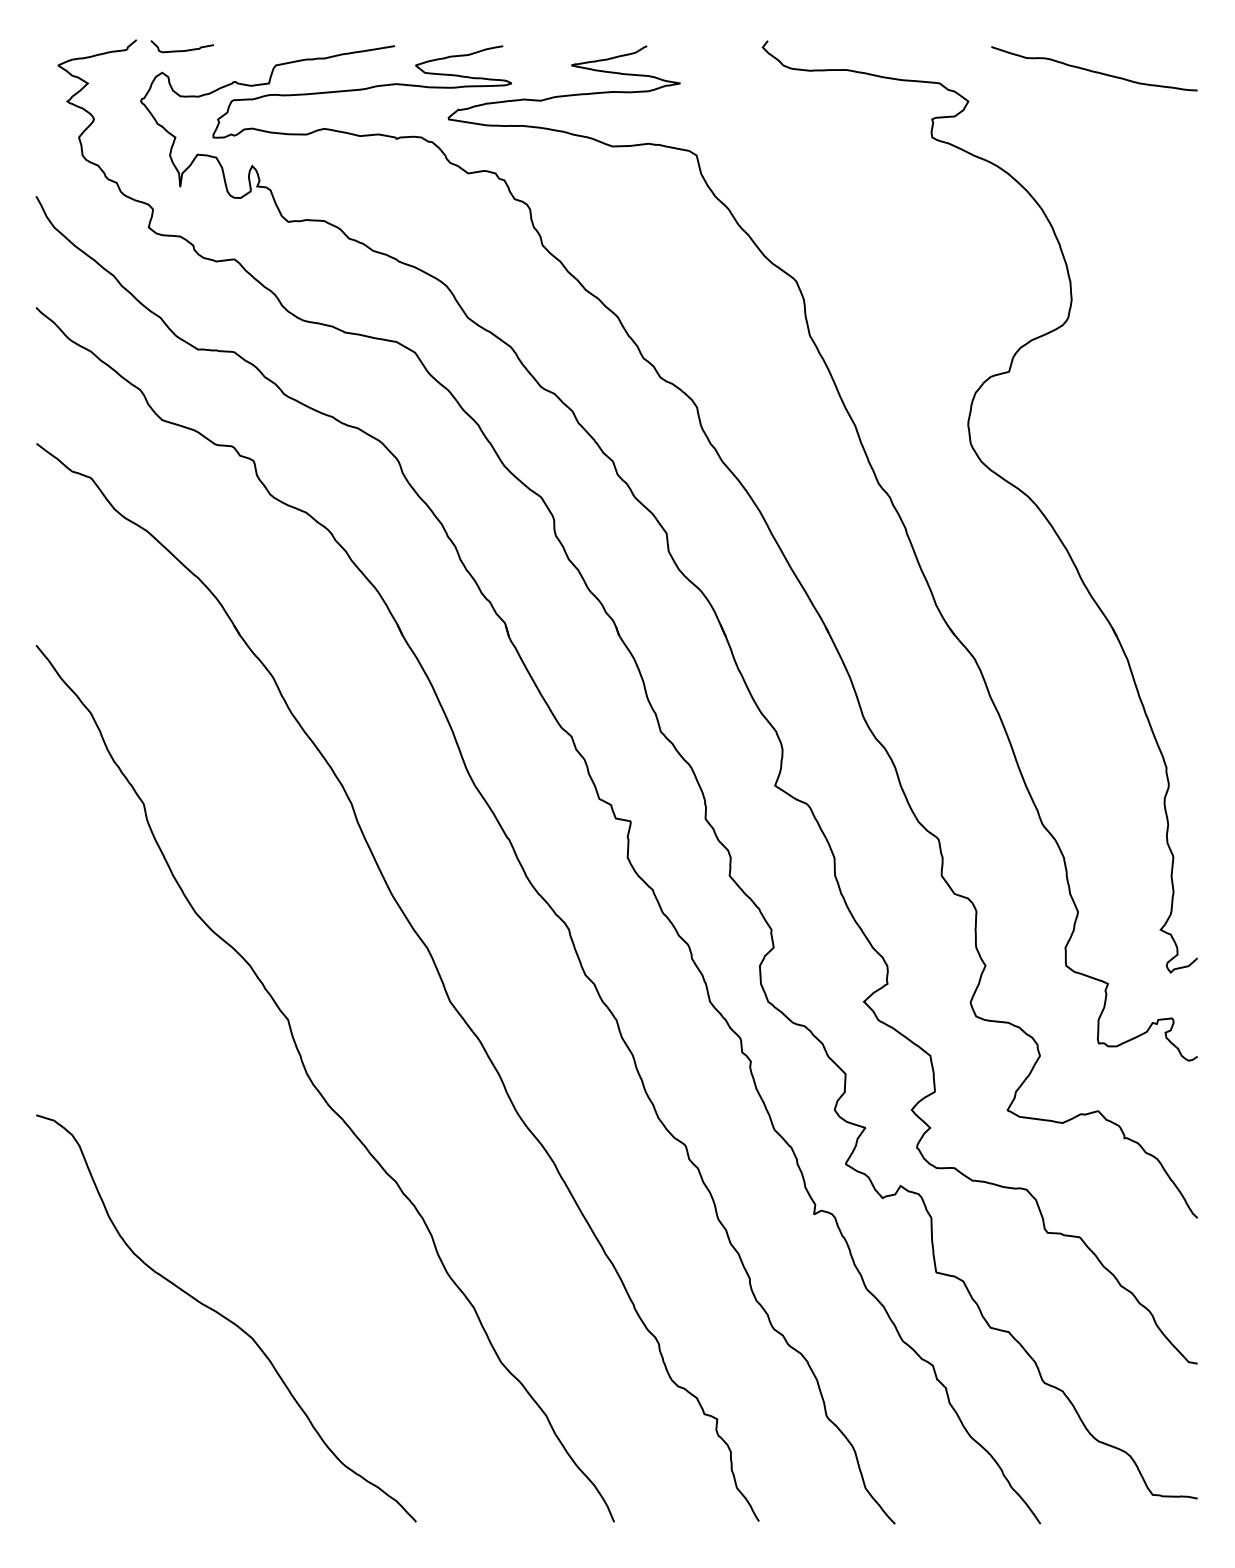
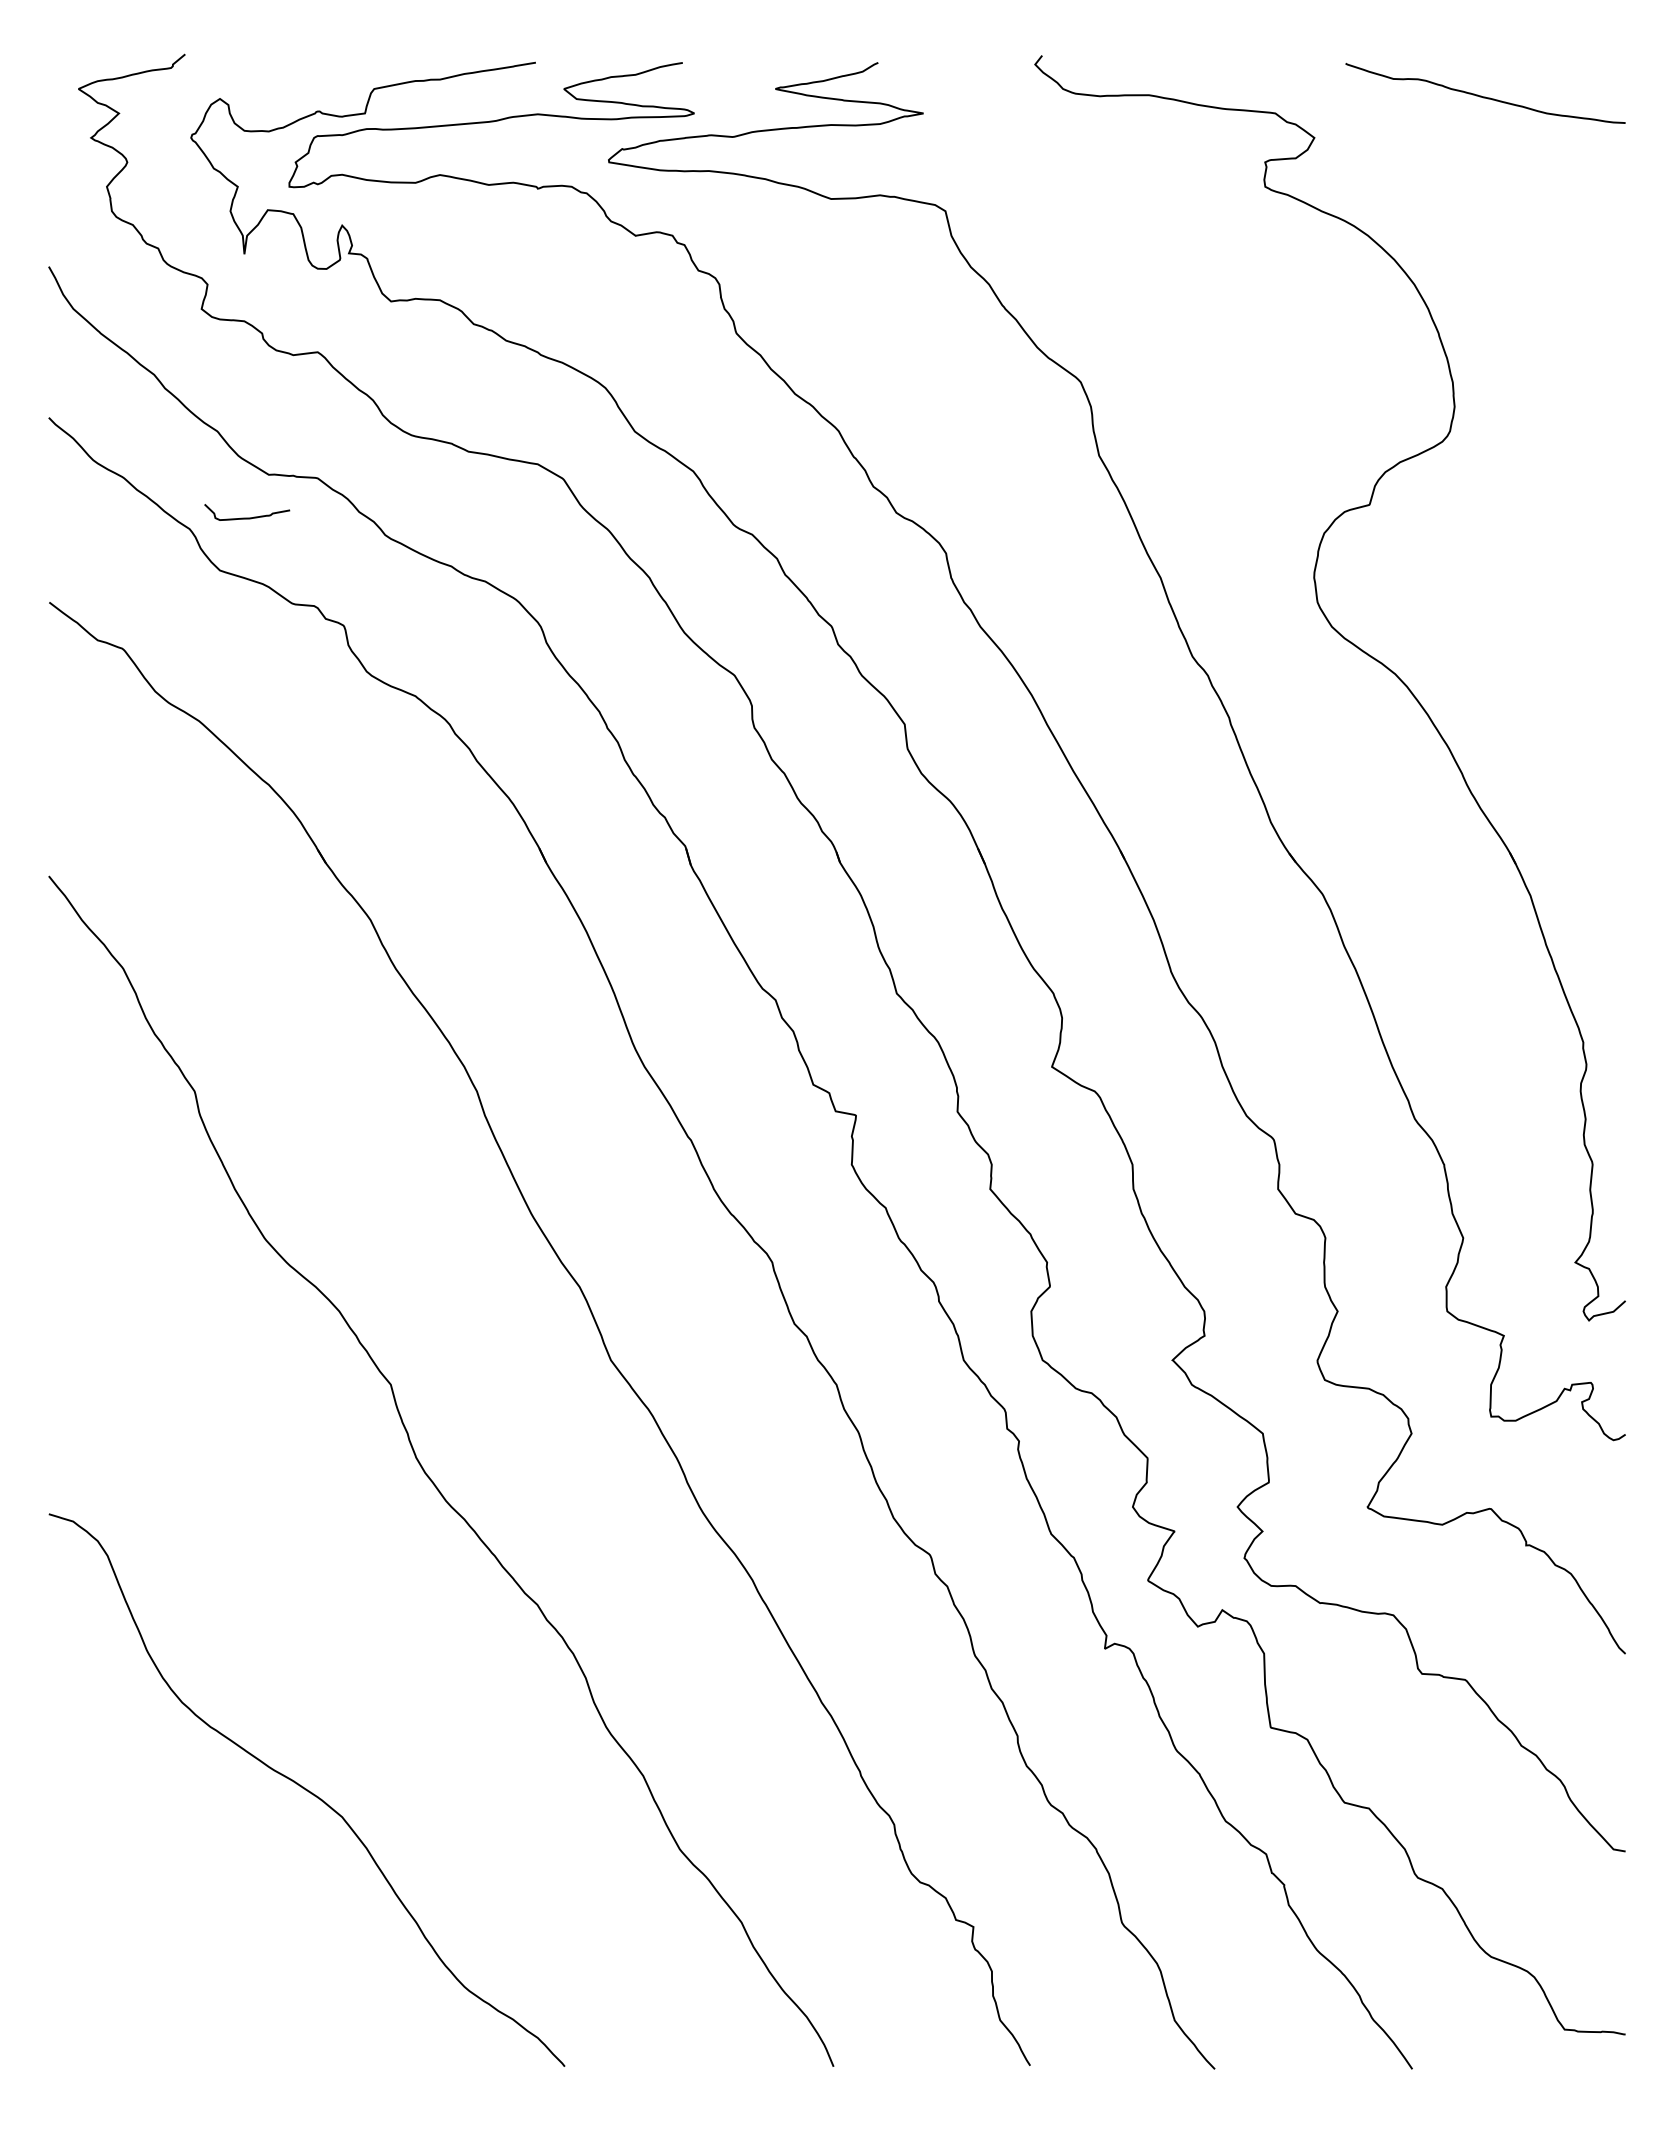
curve: (182, 50) -> (247, 517), moved

